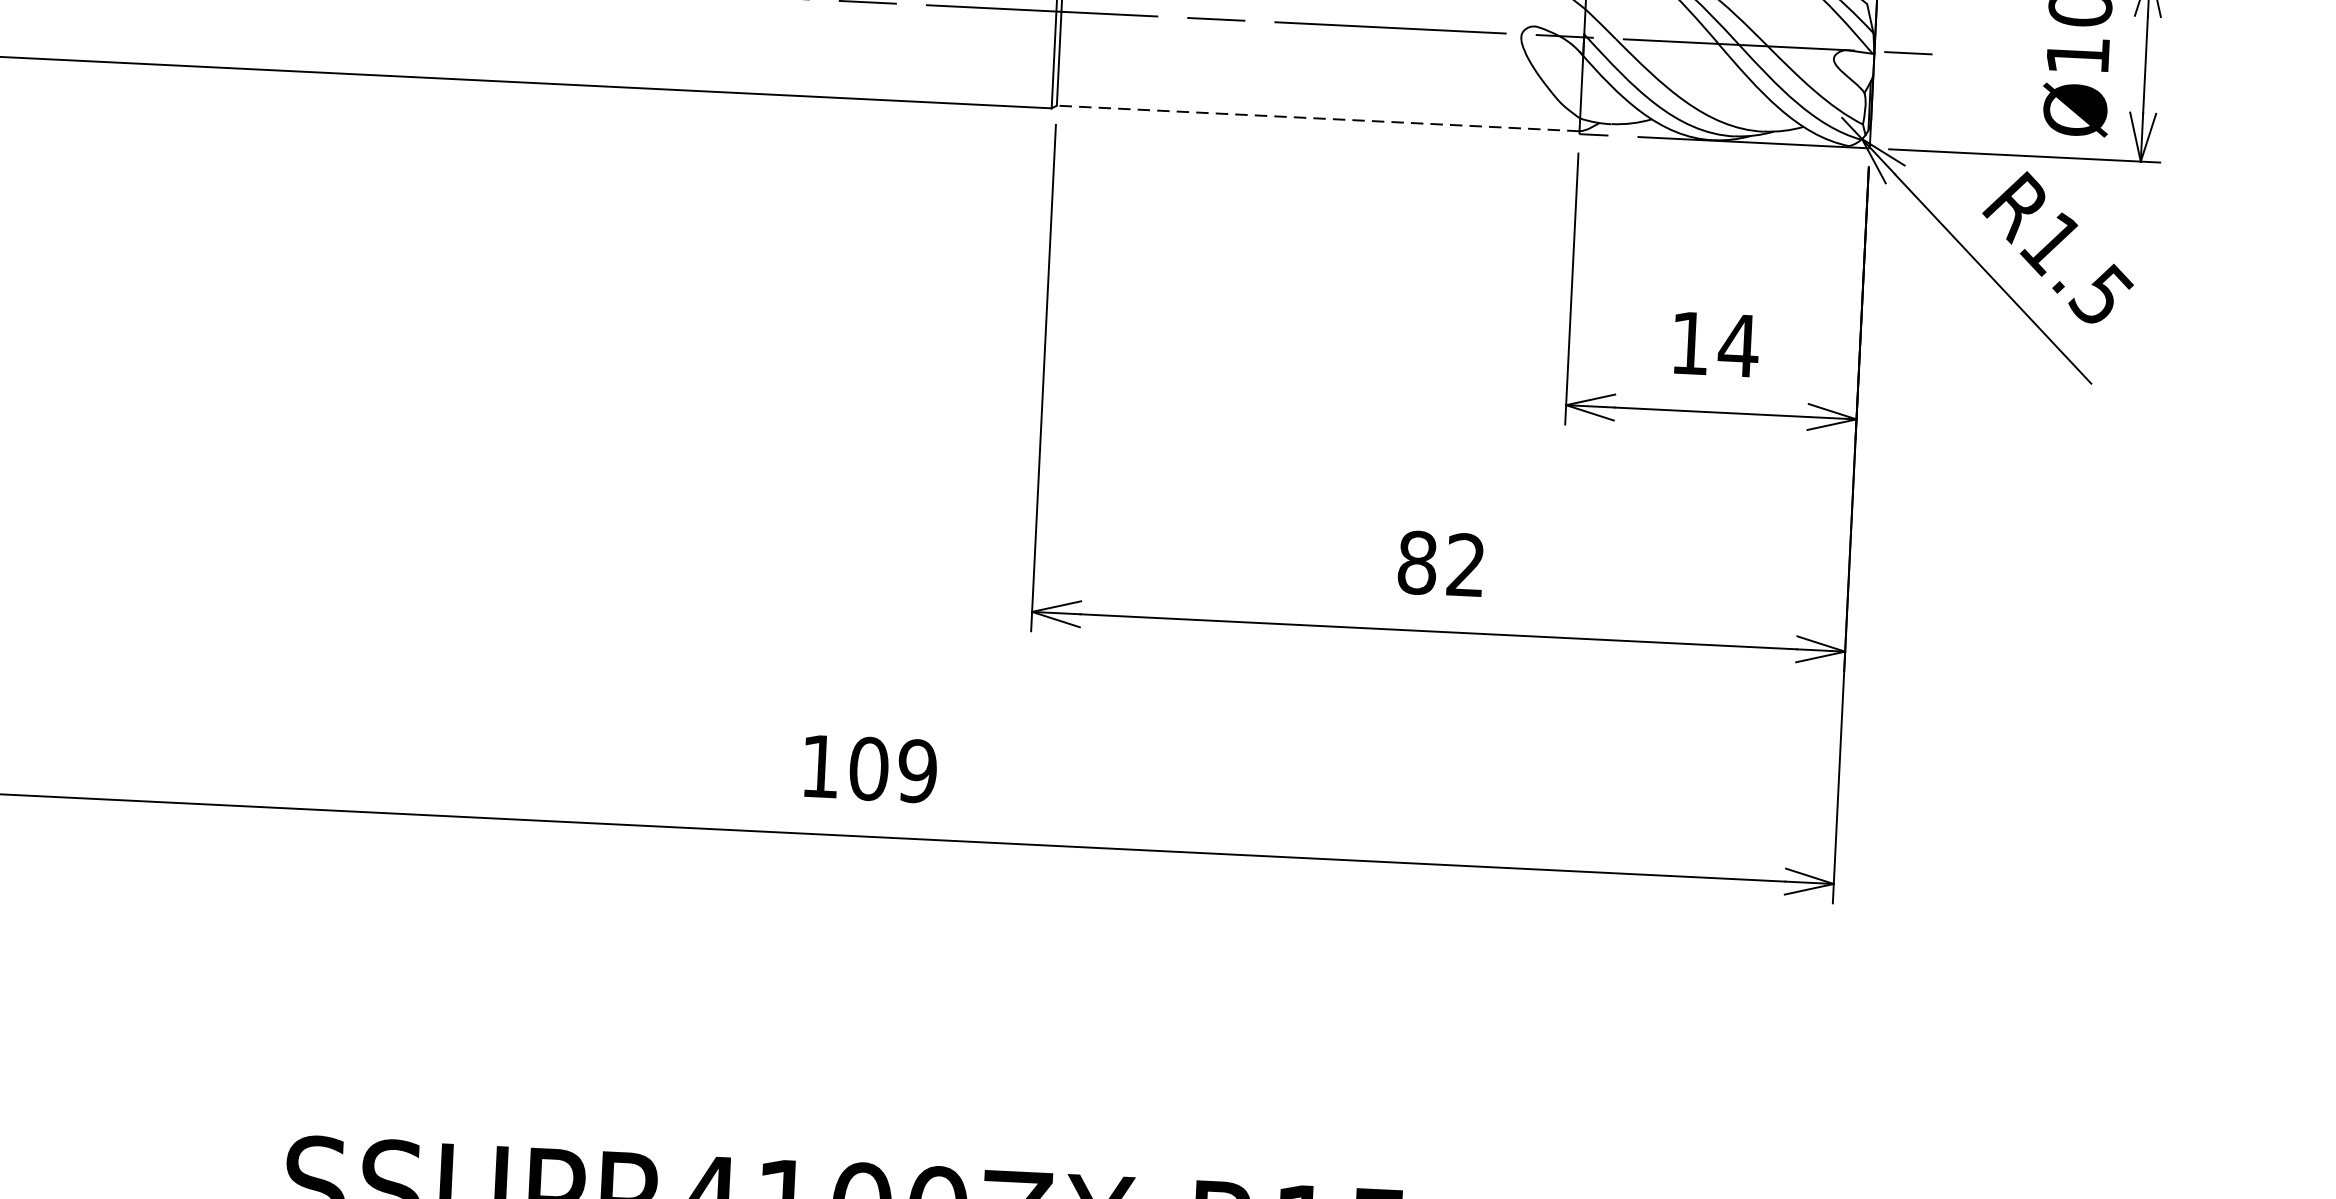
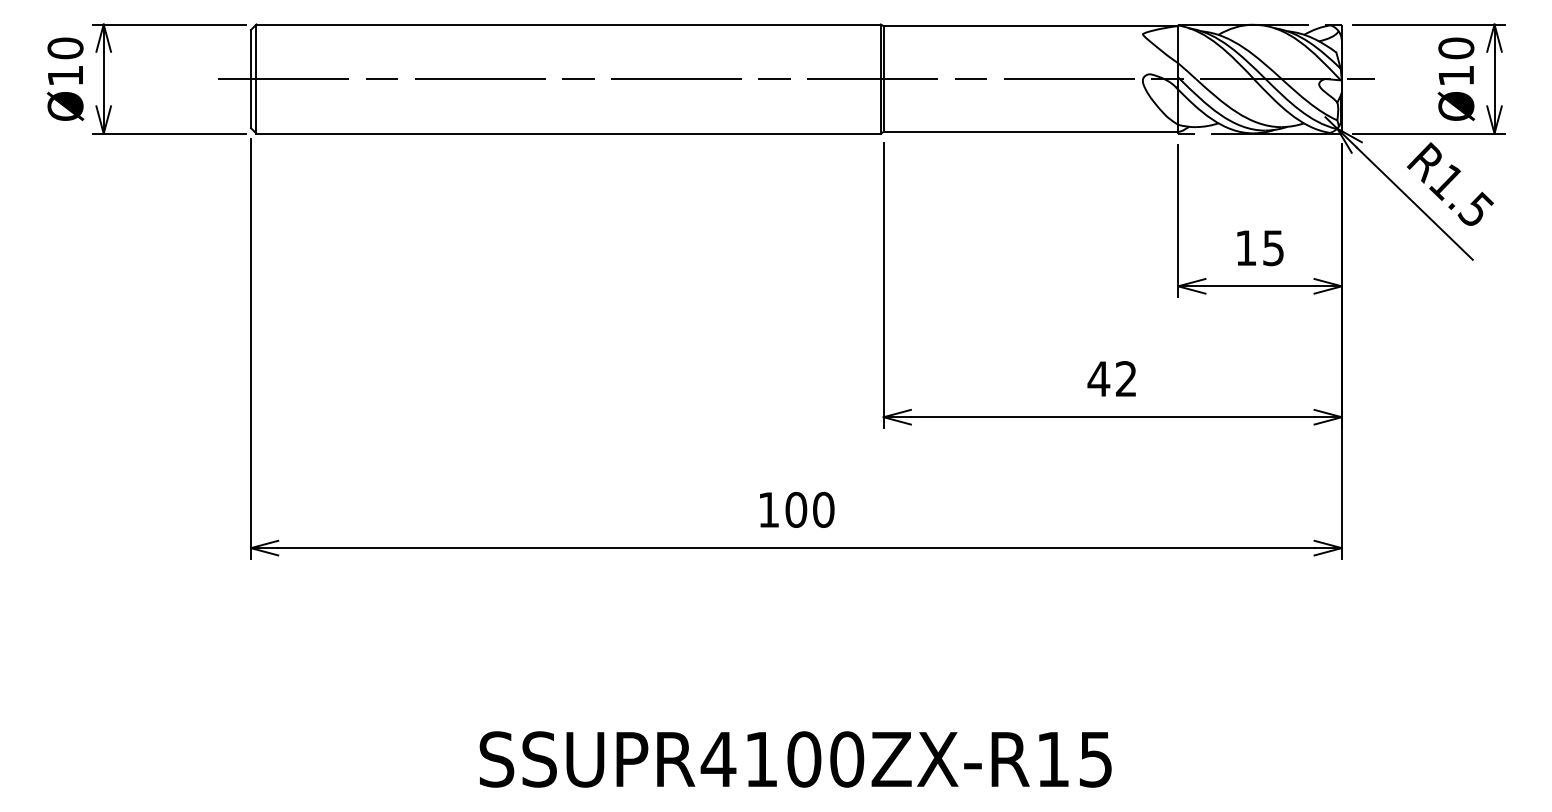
line: (1317, 117) -> (1030, 131), dashed -> solid
text: (1738, 346) -> (1273, 248), 14 -> 15
text: (1416, 563) -> (1098, 379), 82 -> 42
text: (917, 770) -> (823, 509), 109 -> 100

